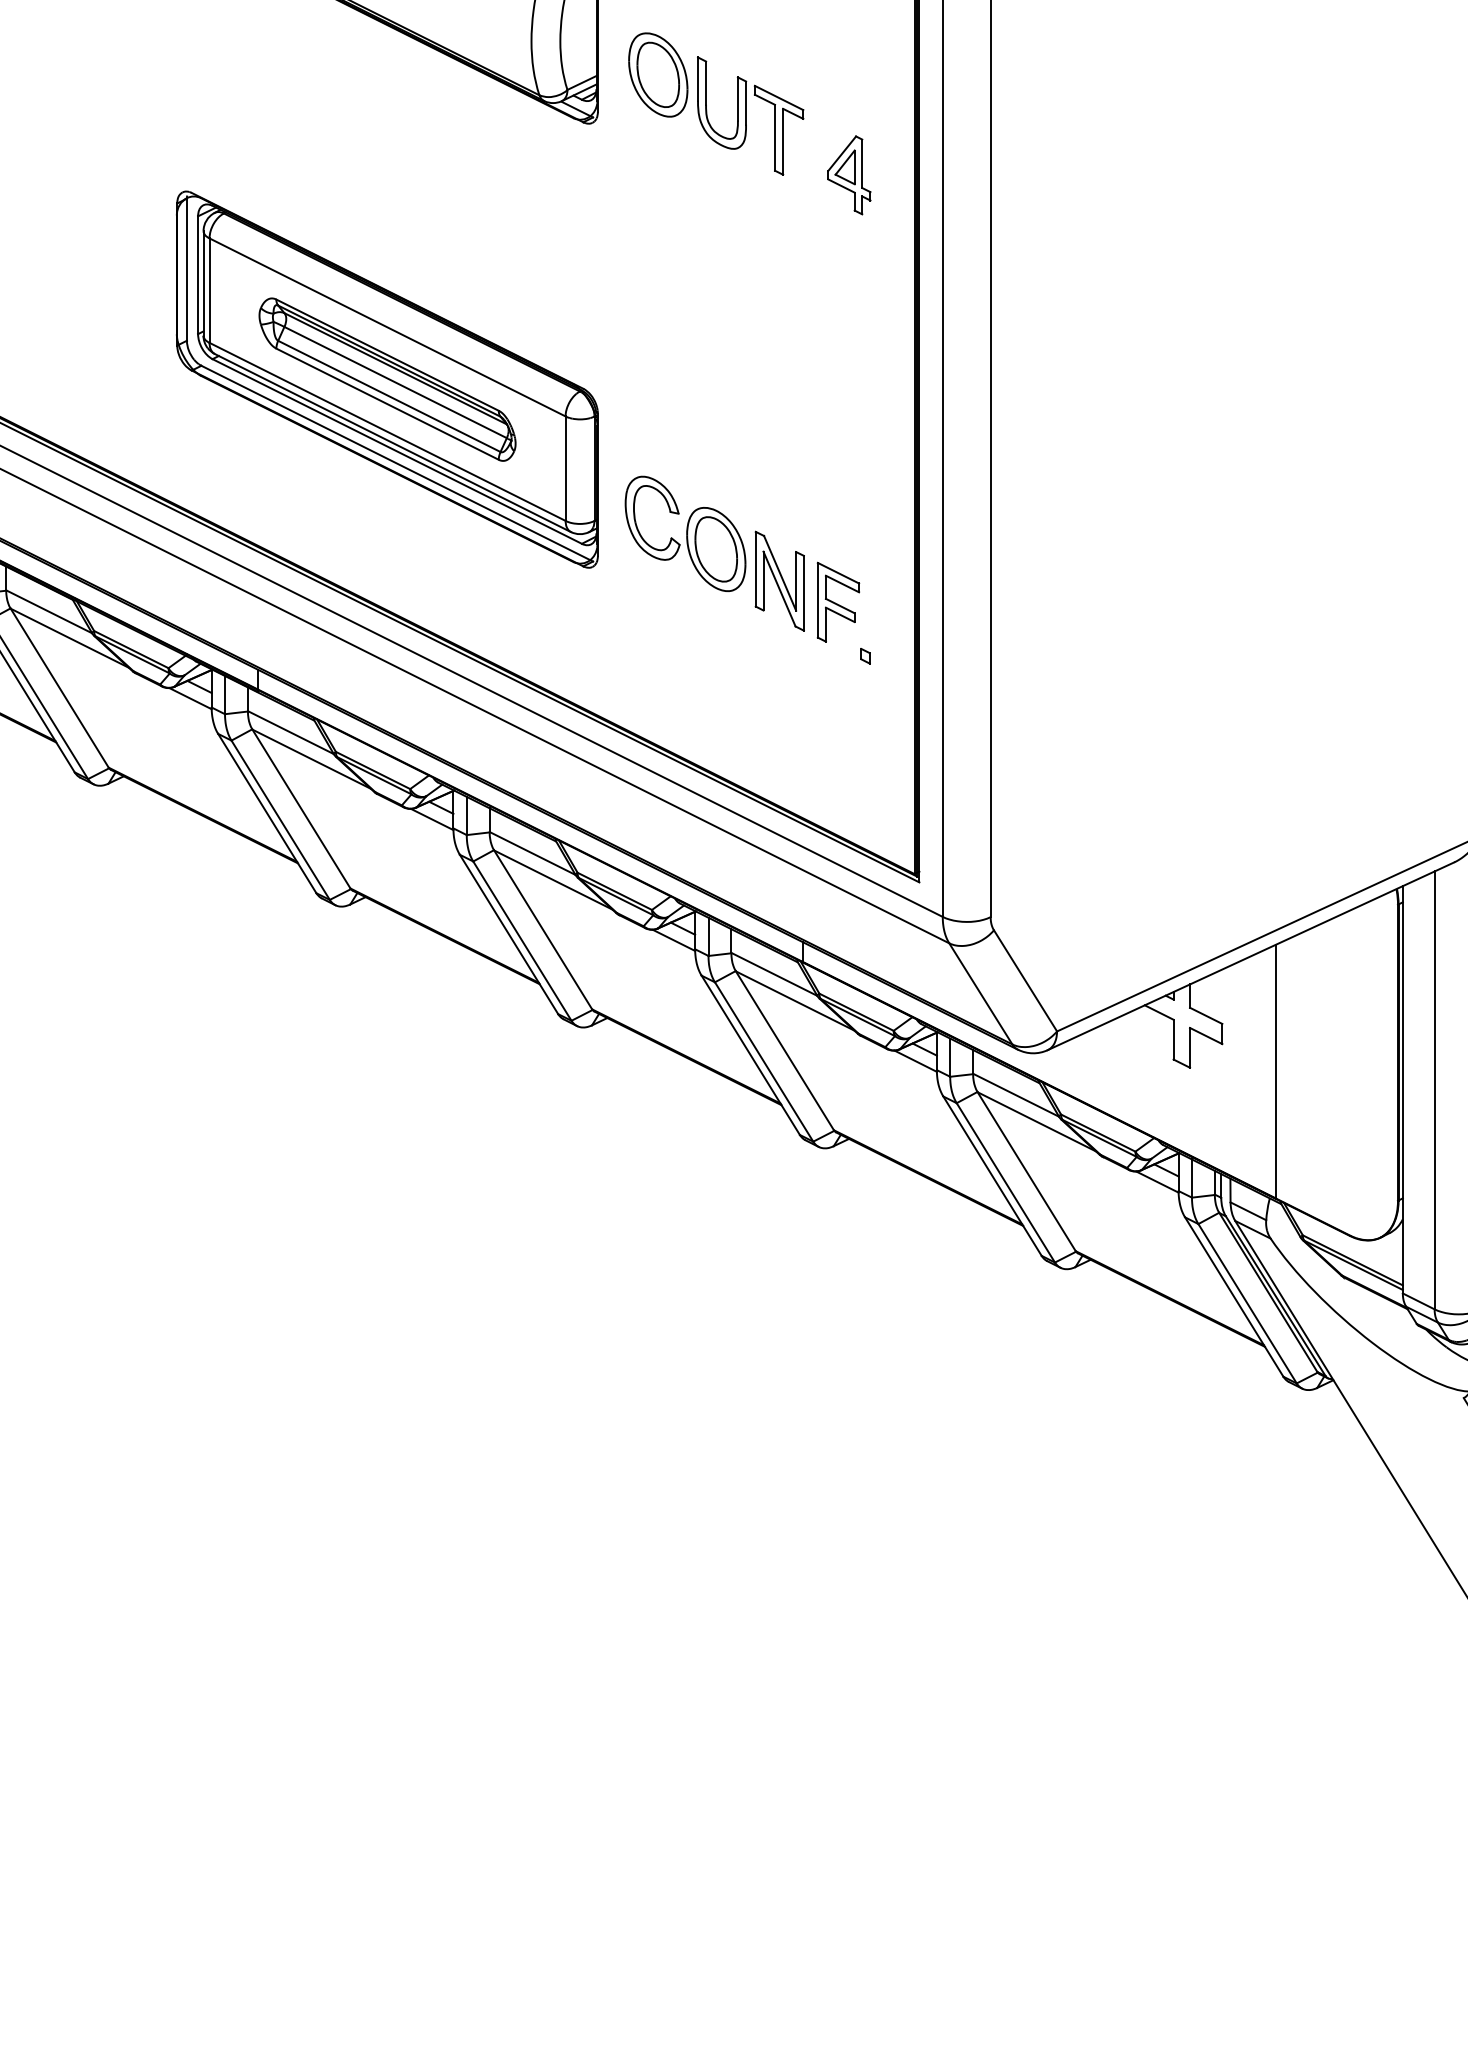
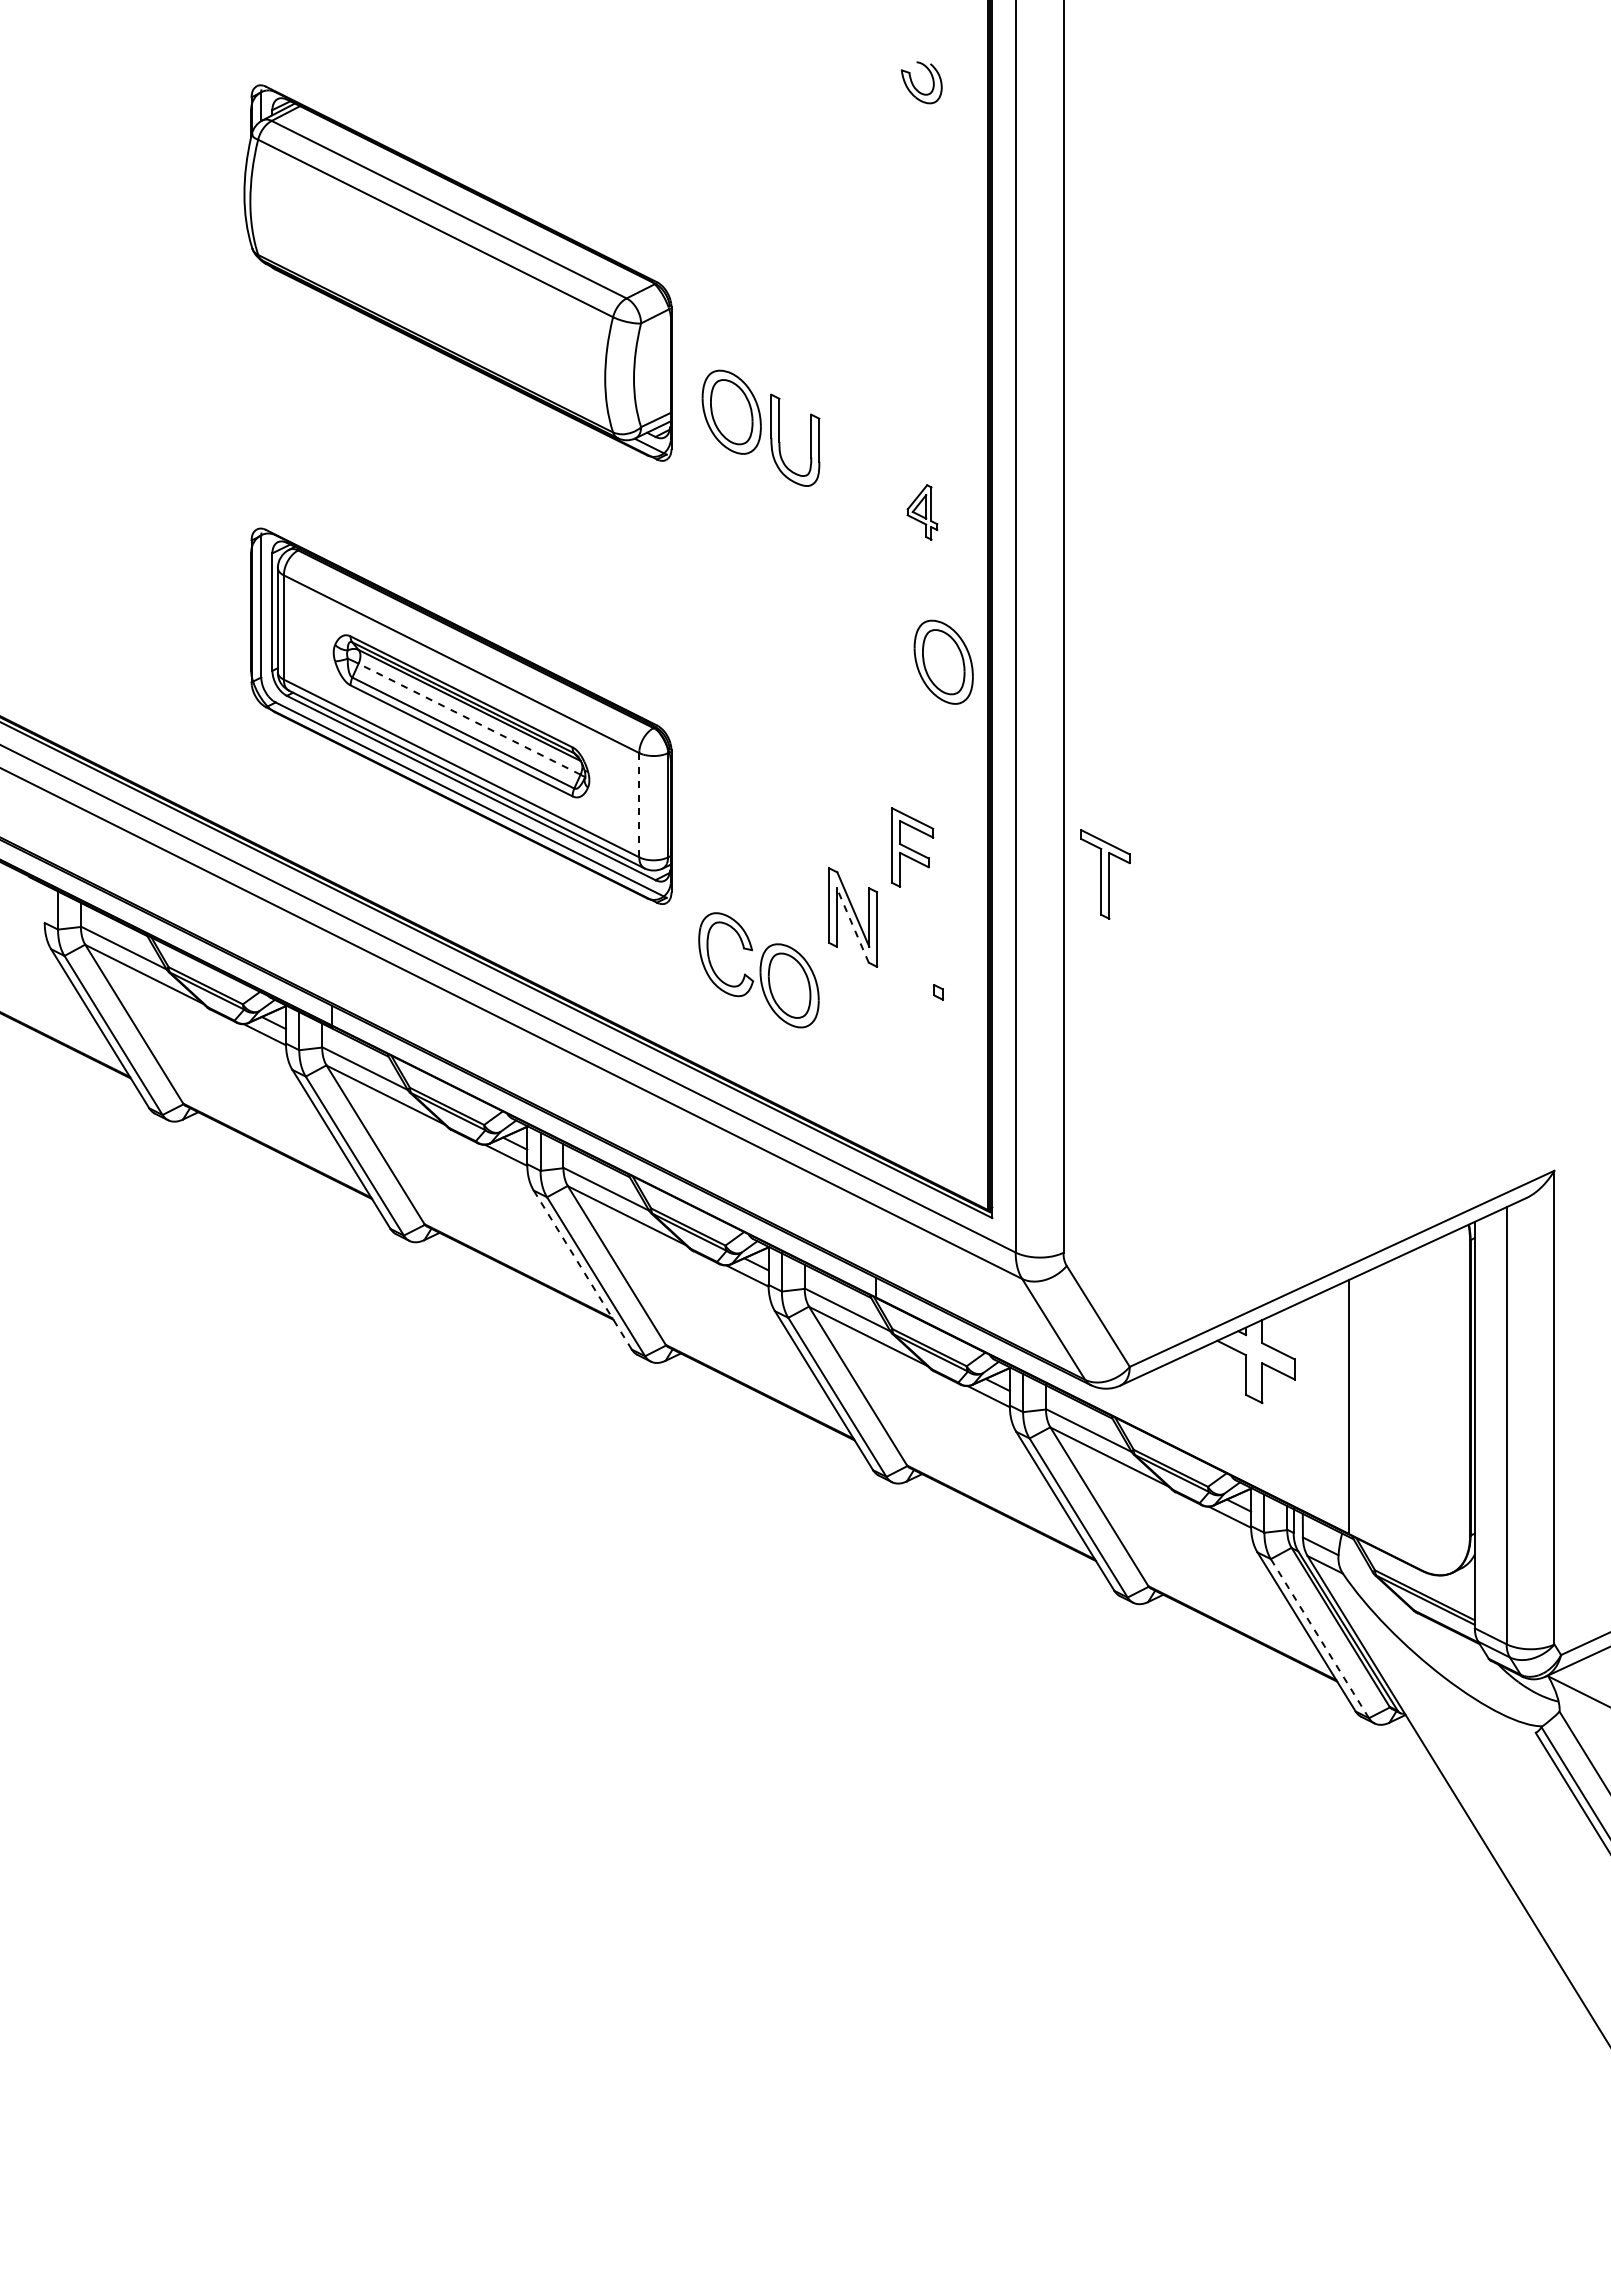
part: (779, 130) -> (1105, 874), moved
part: (849, 175) -> (922, 512), size x0.7
part: (870, 324) -> (943, 661), added
line: (395, 381) -> (469, 718), solid -> dashed
line: (565, 468) -> (639, 805), solid -> dashed
part: (685, 534) -> (758, 970), moved
line: (779, 589) -> (852, 925), solid -> dashed
part: (838, 602) -> (912, 847), moved
line: (508, 933) -> (582, 1269), solid -> dashed
line: (1247, 1303) -> (1319, 1638), solid -> dashed

